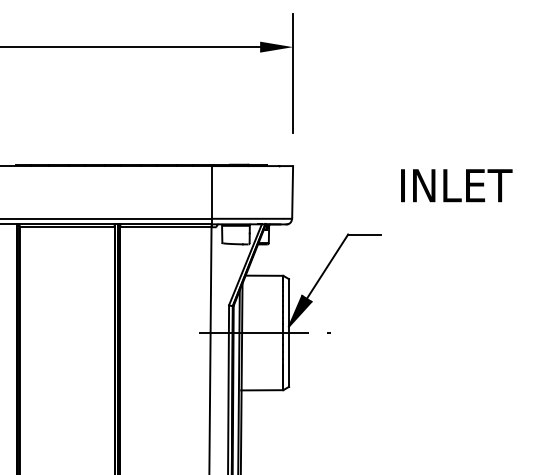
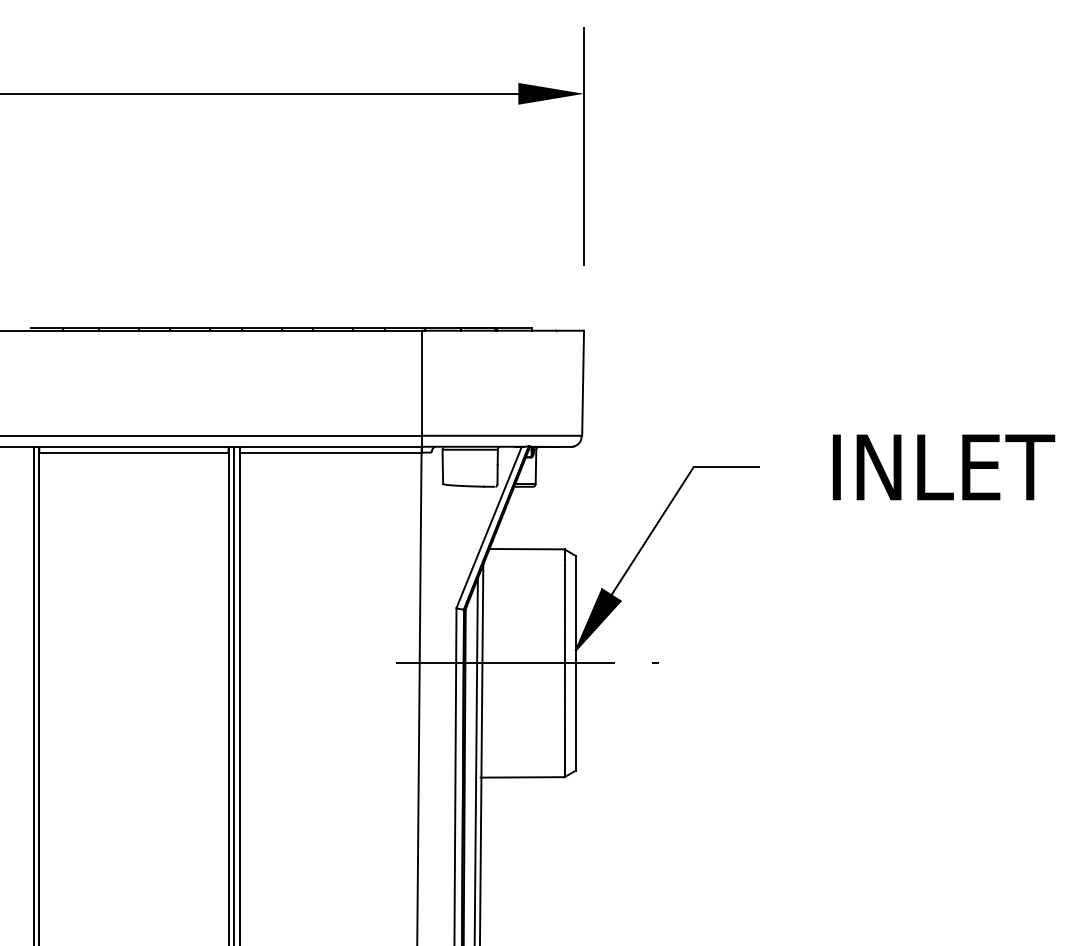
text: (456, 185) -> (943, 467), moved

